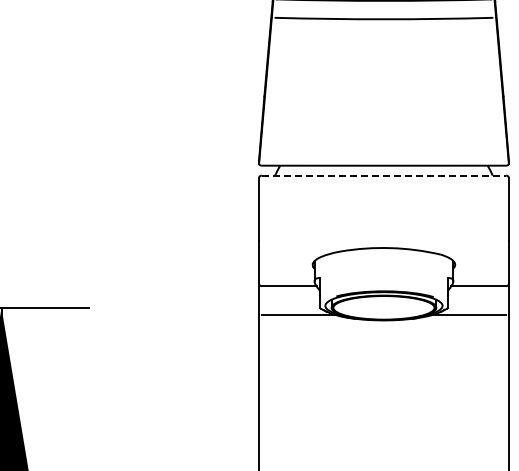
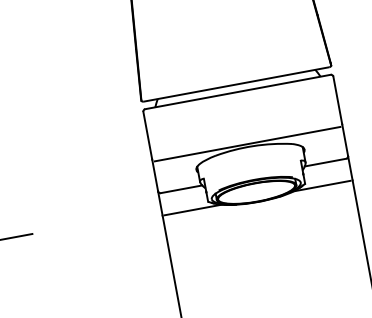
line: (384, 175) -> (238, 91), dashed -> solid
line: (383, 244) -> (247, 144), added

